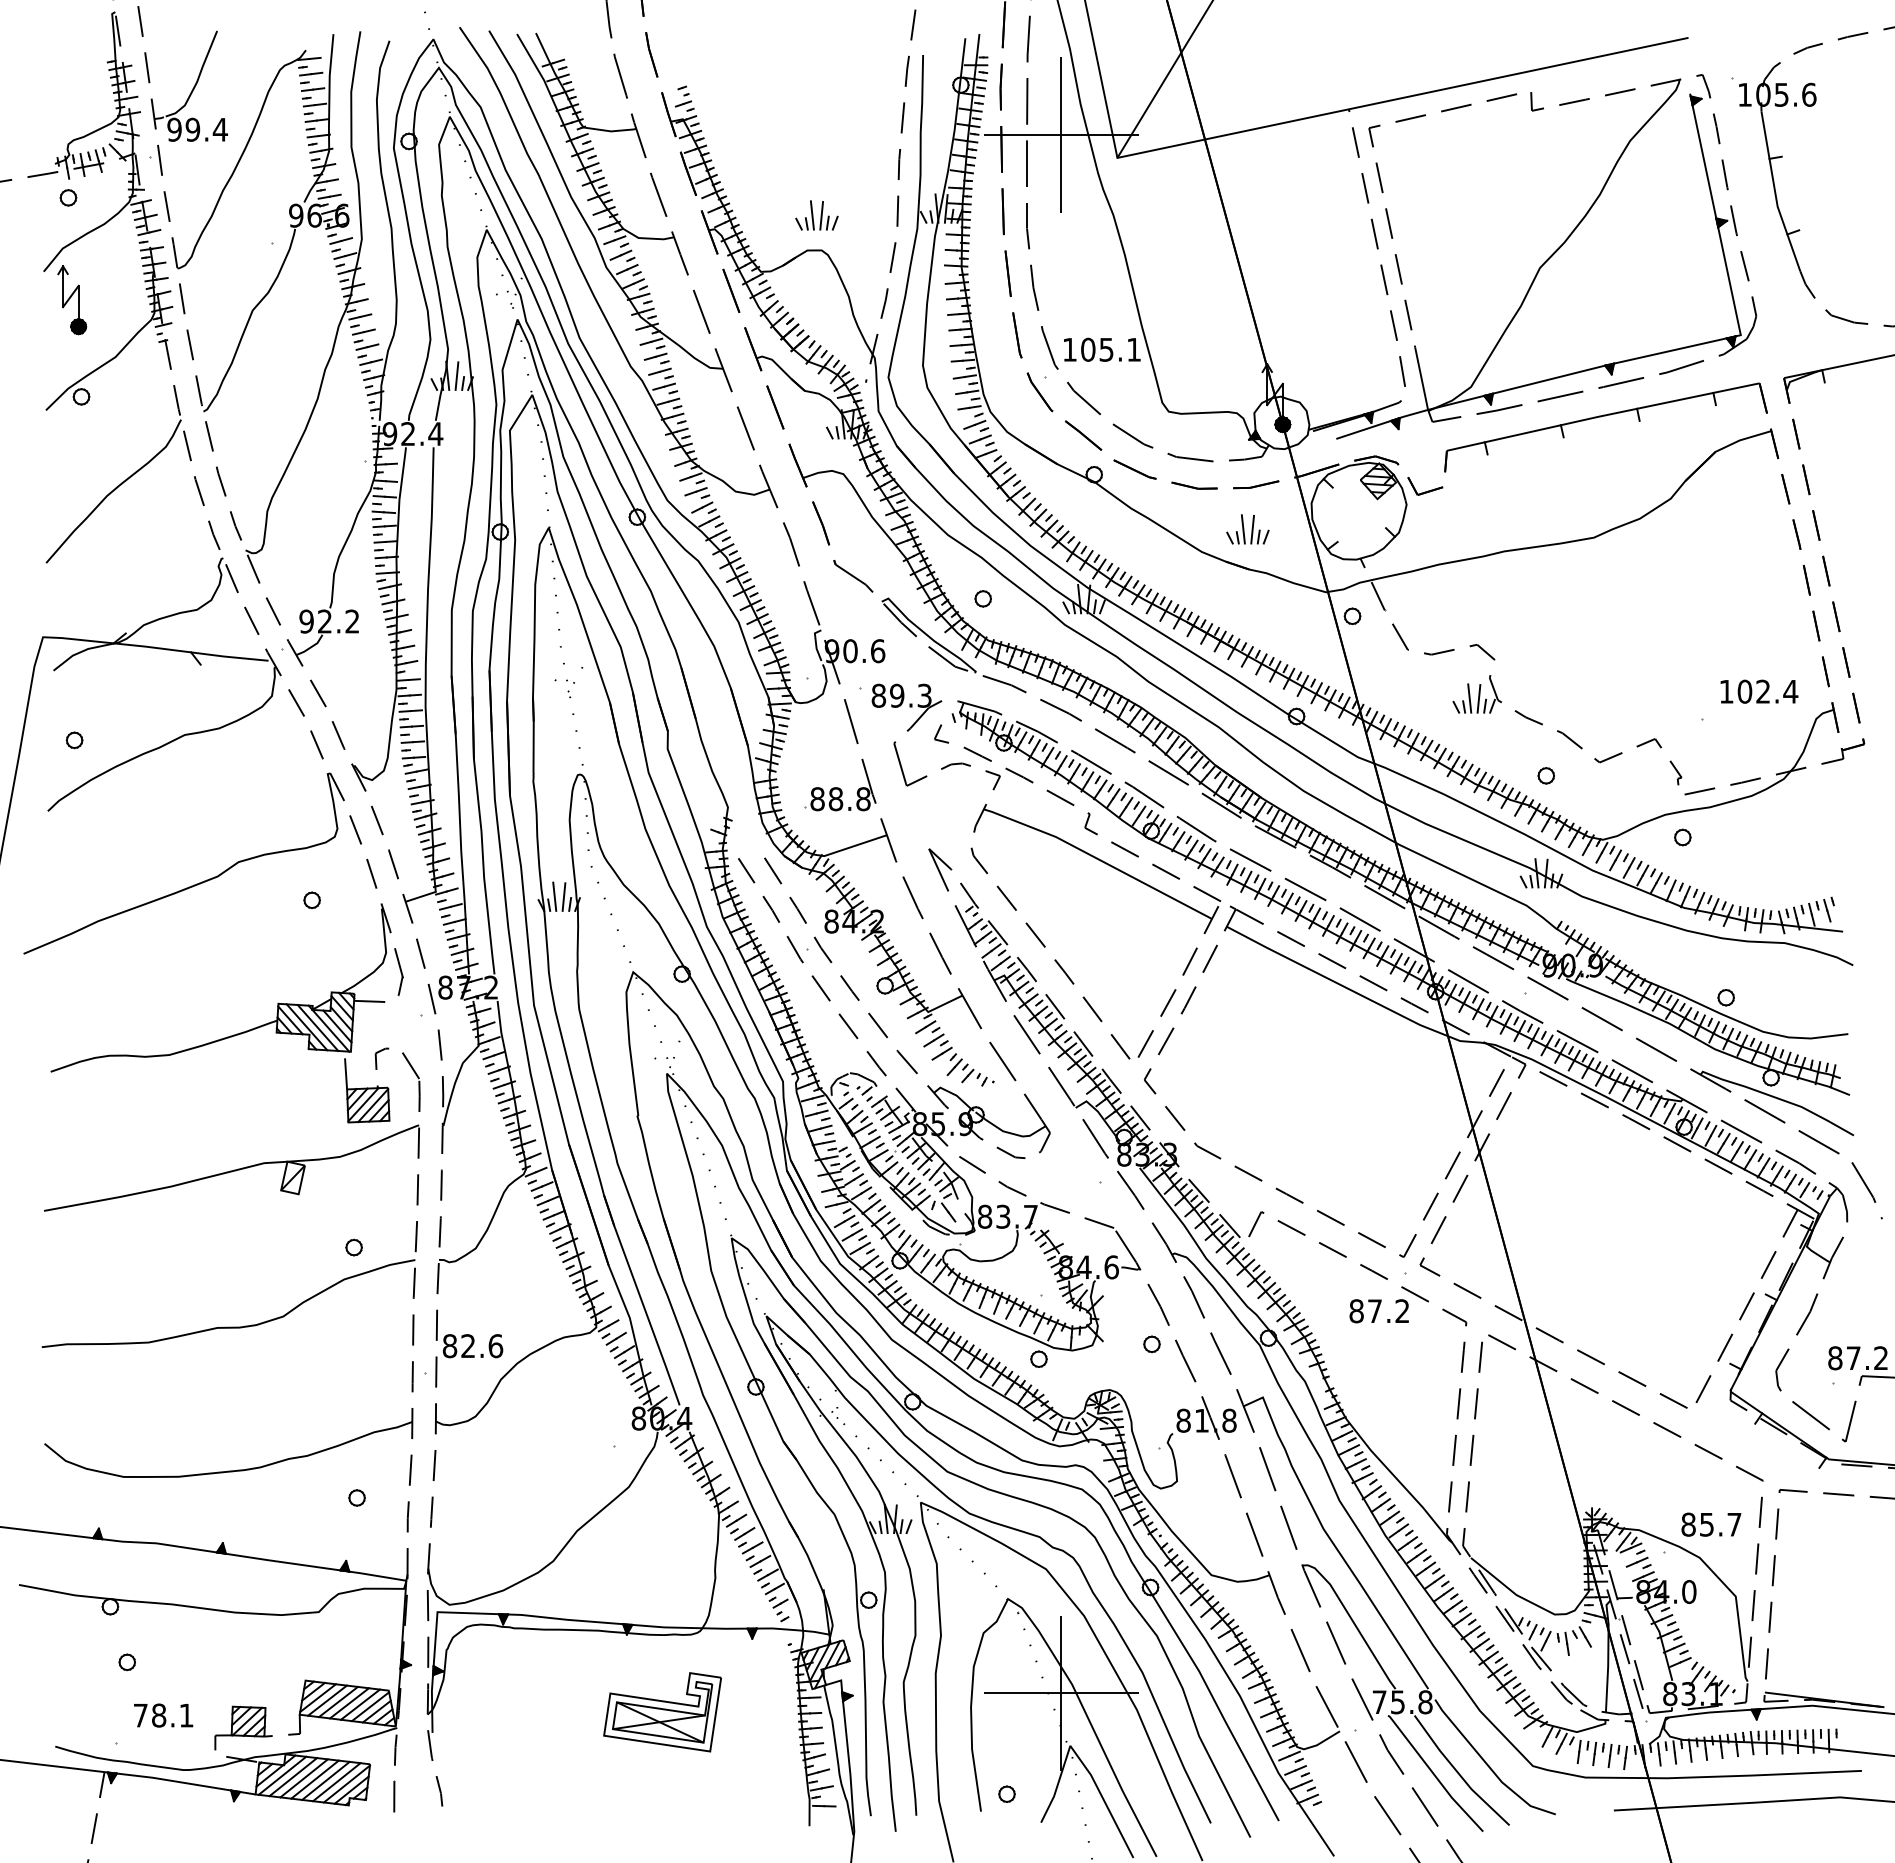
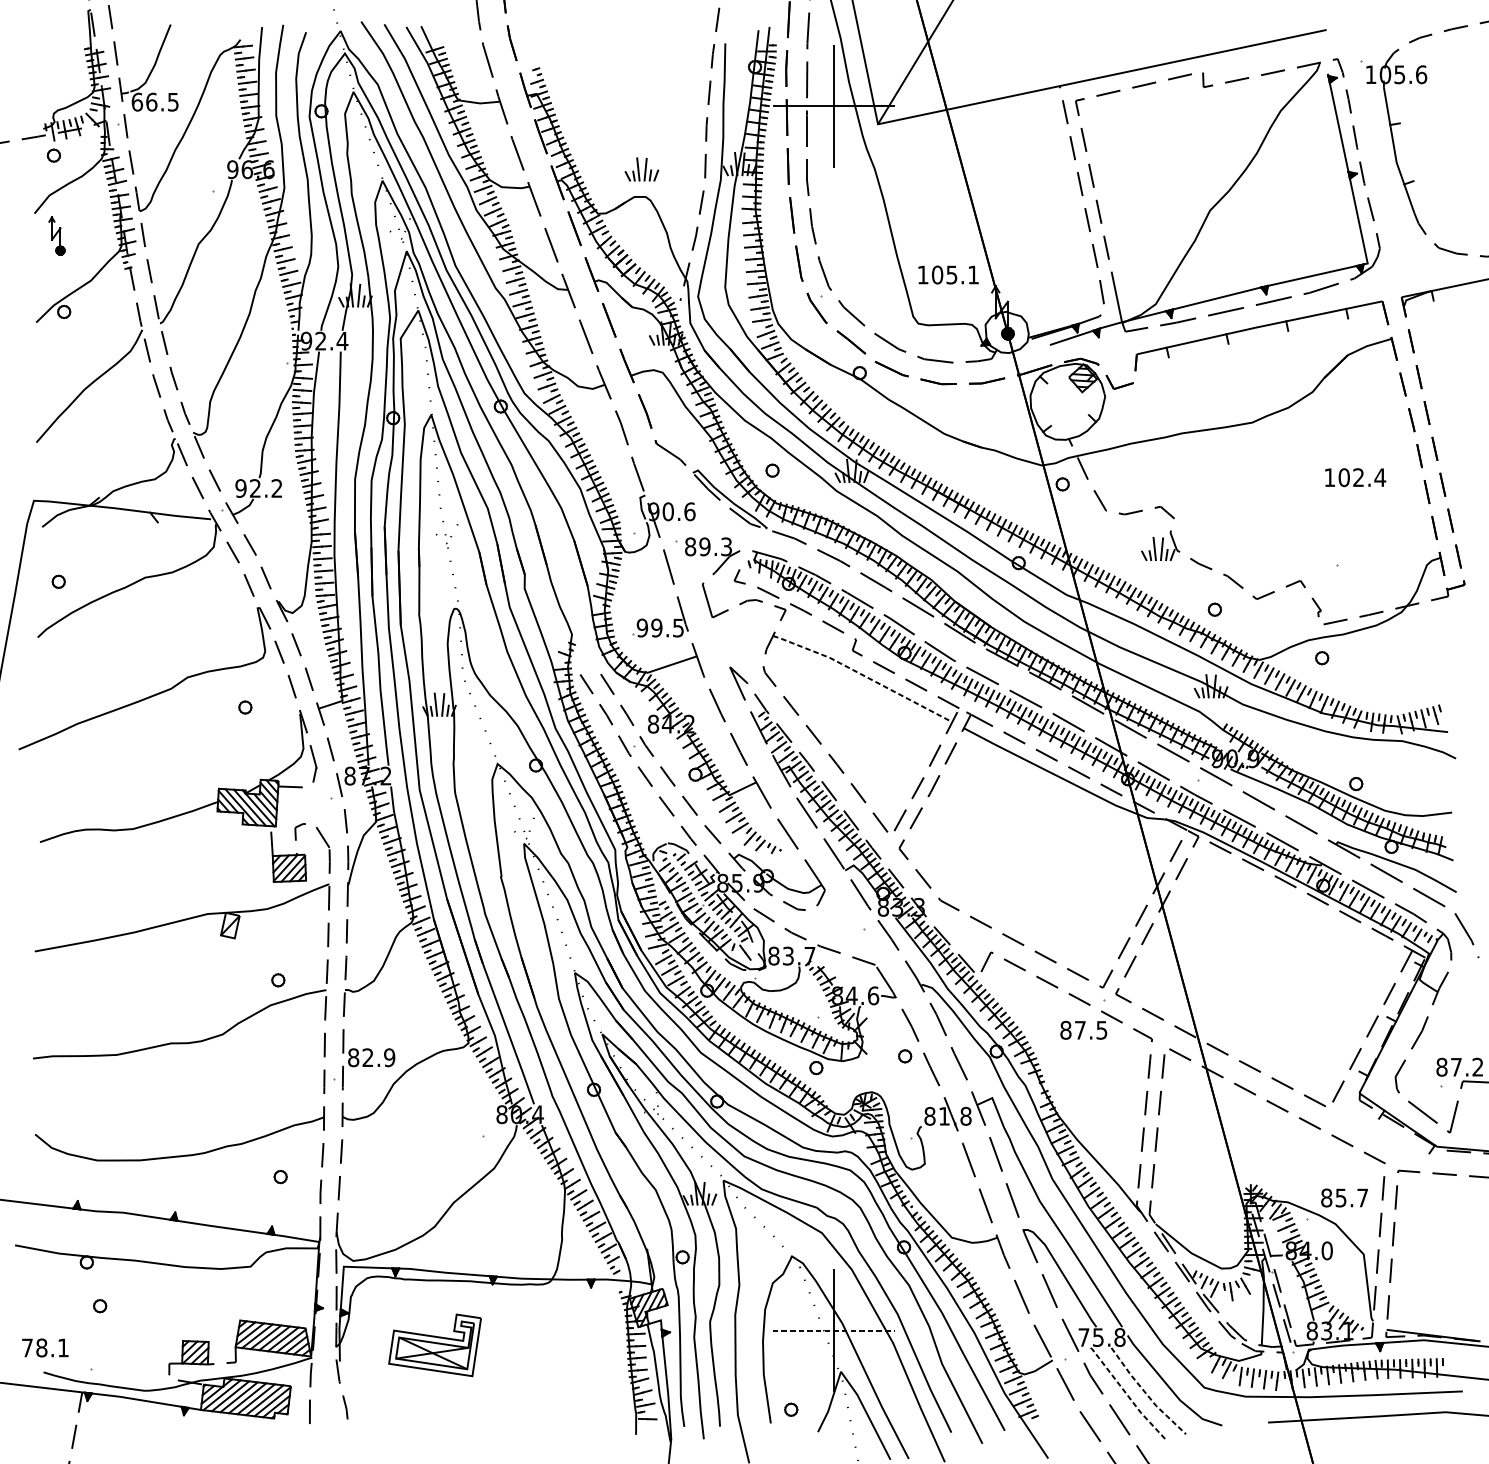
text: (197, 129) -> (155, 101), 99.4 -> 66.5
part: (72, 300) -> (57, 236), size x0.7
text: (1102, 349) -> (948, 274), moved
part: (1247, 529) -> (980, 416), removed
text: (1759, 691) -> (1355, 477), moved
text: (840, 799) -> (660, 628), 88.8 -> 99.5
line: (1099, 859) -> (863, 675), solid -> dashed
text: (1402, 1311) -> (1101, 1030), 87.2 -> 87.5
text: (495, 1346) -> (389, 1058), 82.6 -> 82.9
line: (1061, 1693) -> (834, 1330), solid -> dashed
part: (662, 1712) -> (434, 1345), moved
text: (163, 1715) -> (45, 1347), moved
line: (1458, 1773) -> (1145, 1393), solid -> dashed
line: (1434, 1775) -> (1127, 1395), solid -> dashed

